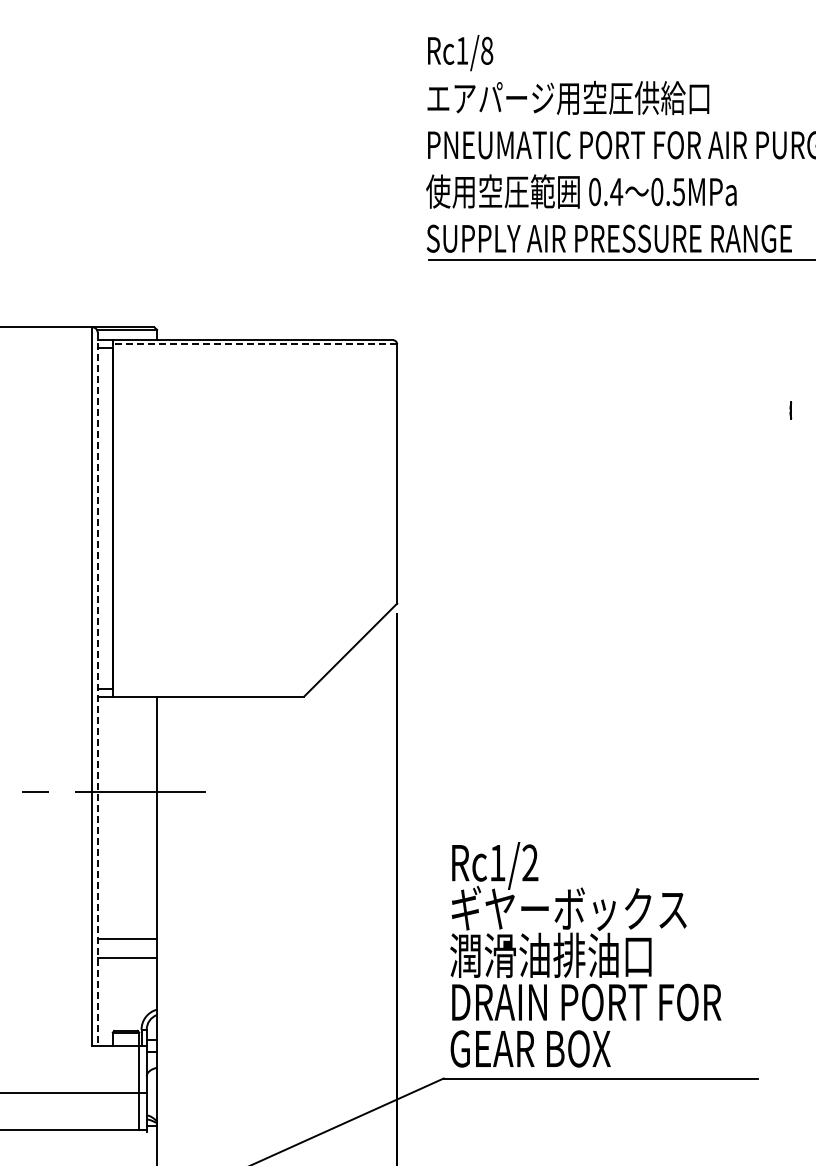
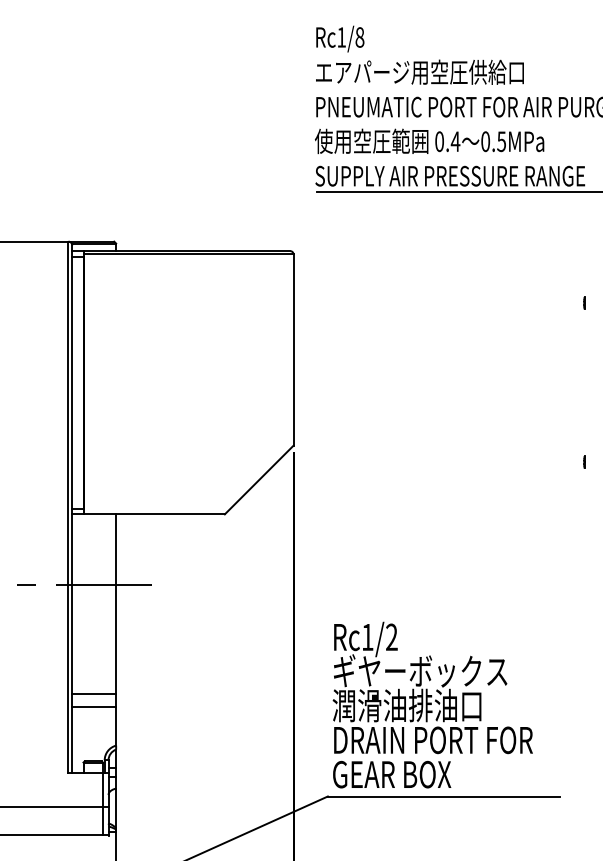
line: (254, 344) -> (188, 254), dashed -> solid
line: (790, 625) -> (584, 461), added
line: (97, 689) -> (72, 509), dashed -> solid

